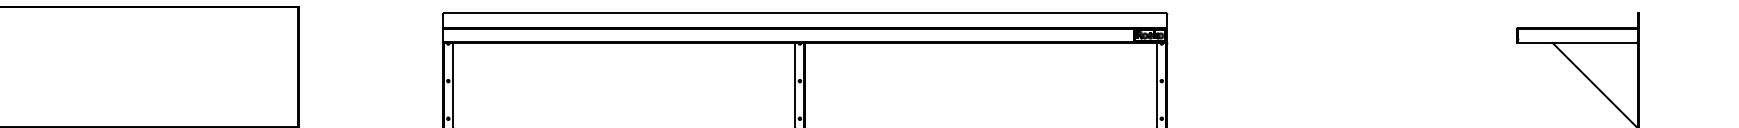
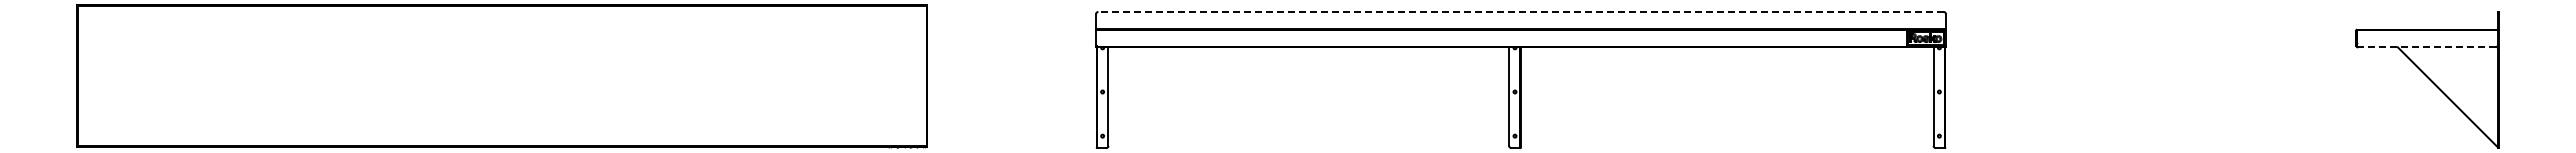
line: (805, 13) -> (1521, 12), solid -> dashed
line: (1576, 43) -> (2425, 47), solid -> dashed

